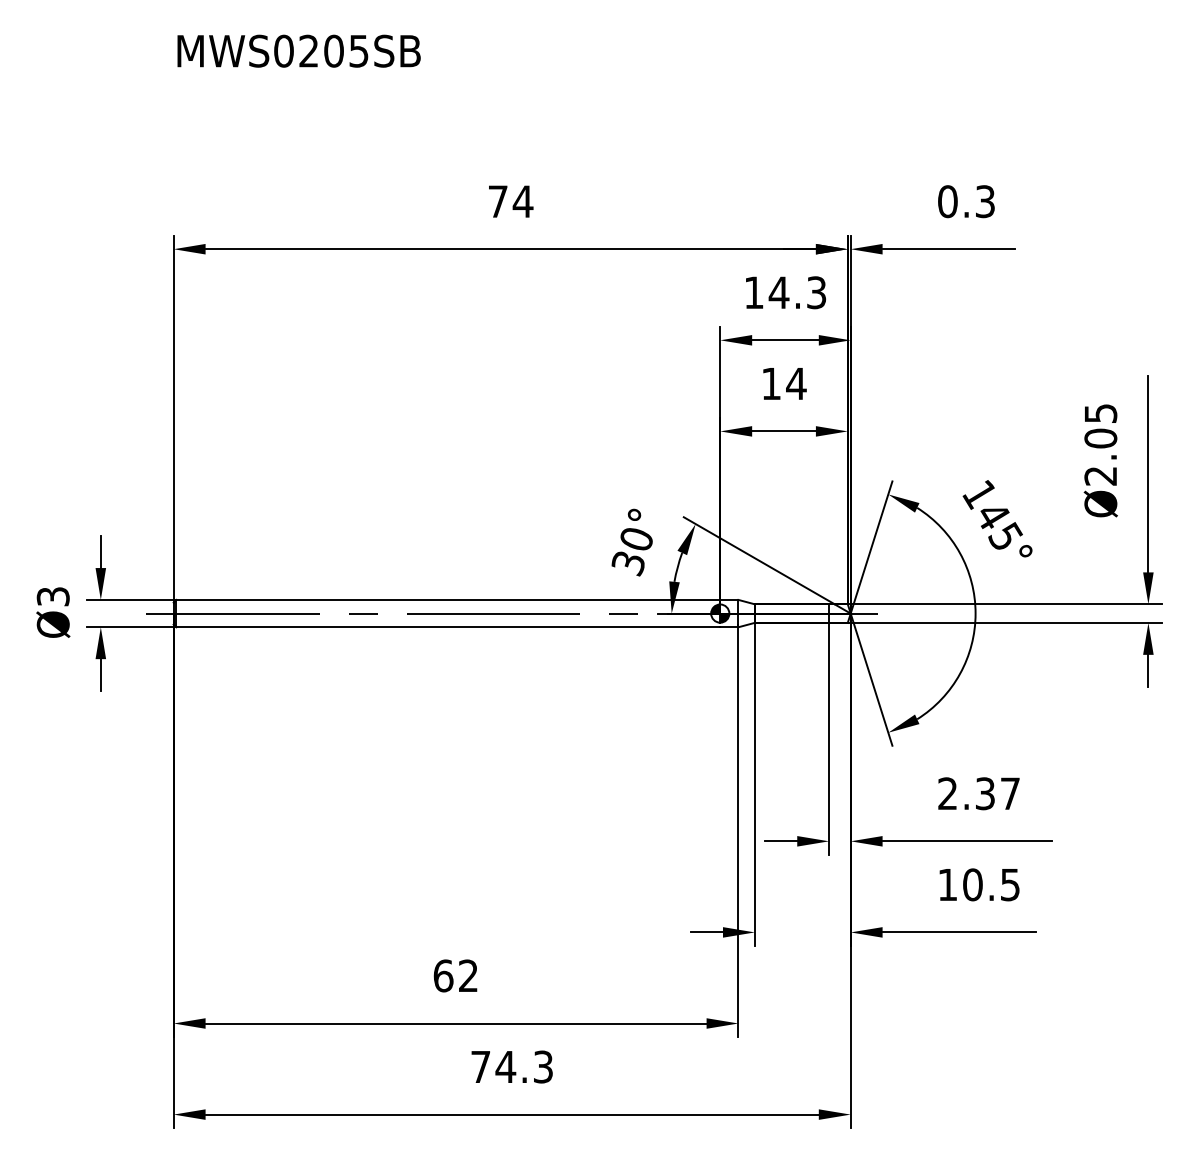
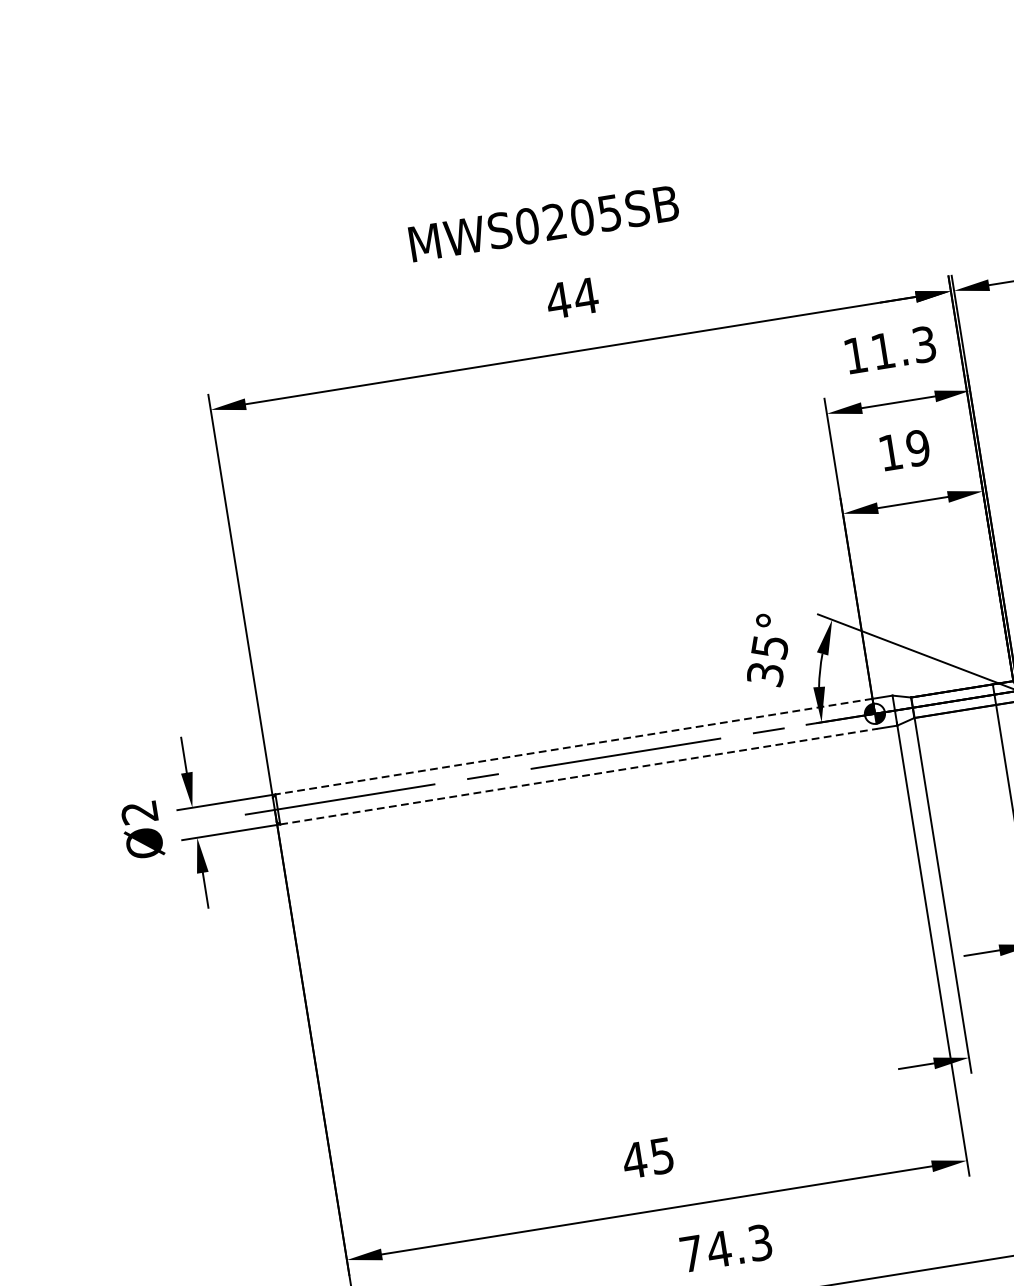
text: (298, 50) -> (543, 222), moved
text: (497, 201) -> (557, 300), 74 -> 44
text: (778, 292) -> (882, 351), 14.3 -> 11.3
text: (796, 383) -> (918, 447), 14 -> 19
text: (635, 539) -> (768, 647), 30° -> 35°
text: (53, 596) -> (139, 812), Ø3 -> Ø2
line: (448, 599) -> (574, 746), solid -> dashed
line: (448, 627) -> (579, 776), solid -> dashed
text: (455, 975) -> (647, 1157), 62 -> 45

